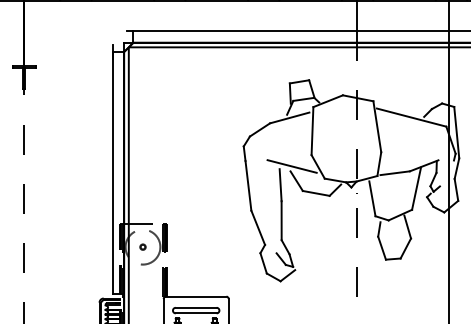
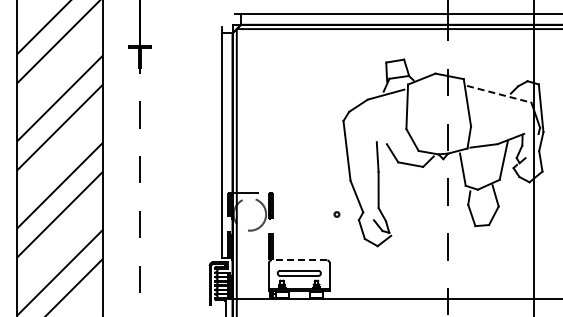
line: (411, 117) -> (499, 94), solid -> dashed
line: (292, 166) -> (388, 139), removed
part: (142, 247) -> (336, 214), moved
line: (195, 296) -> (298, 260), solid -> dashed

